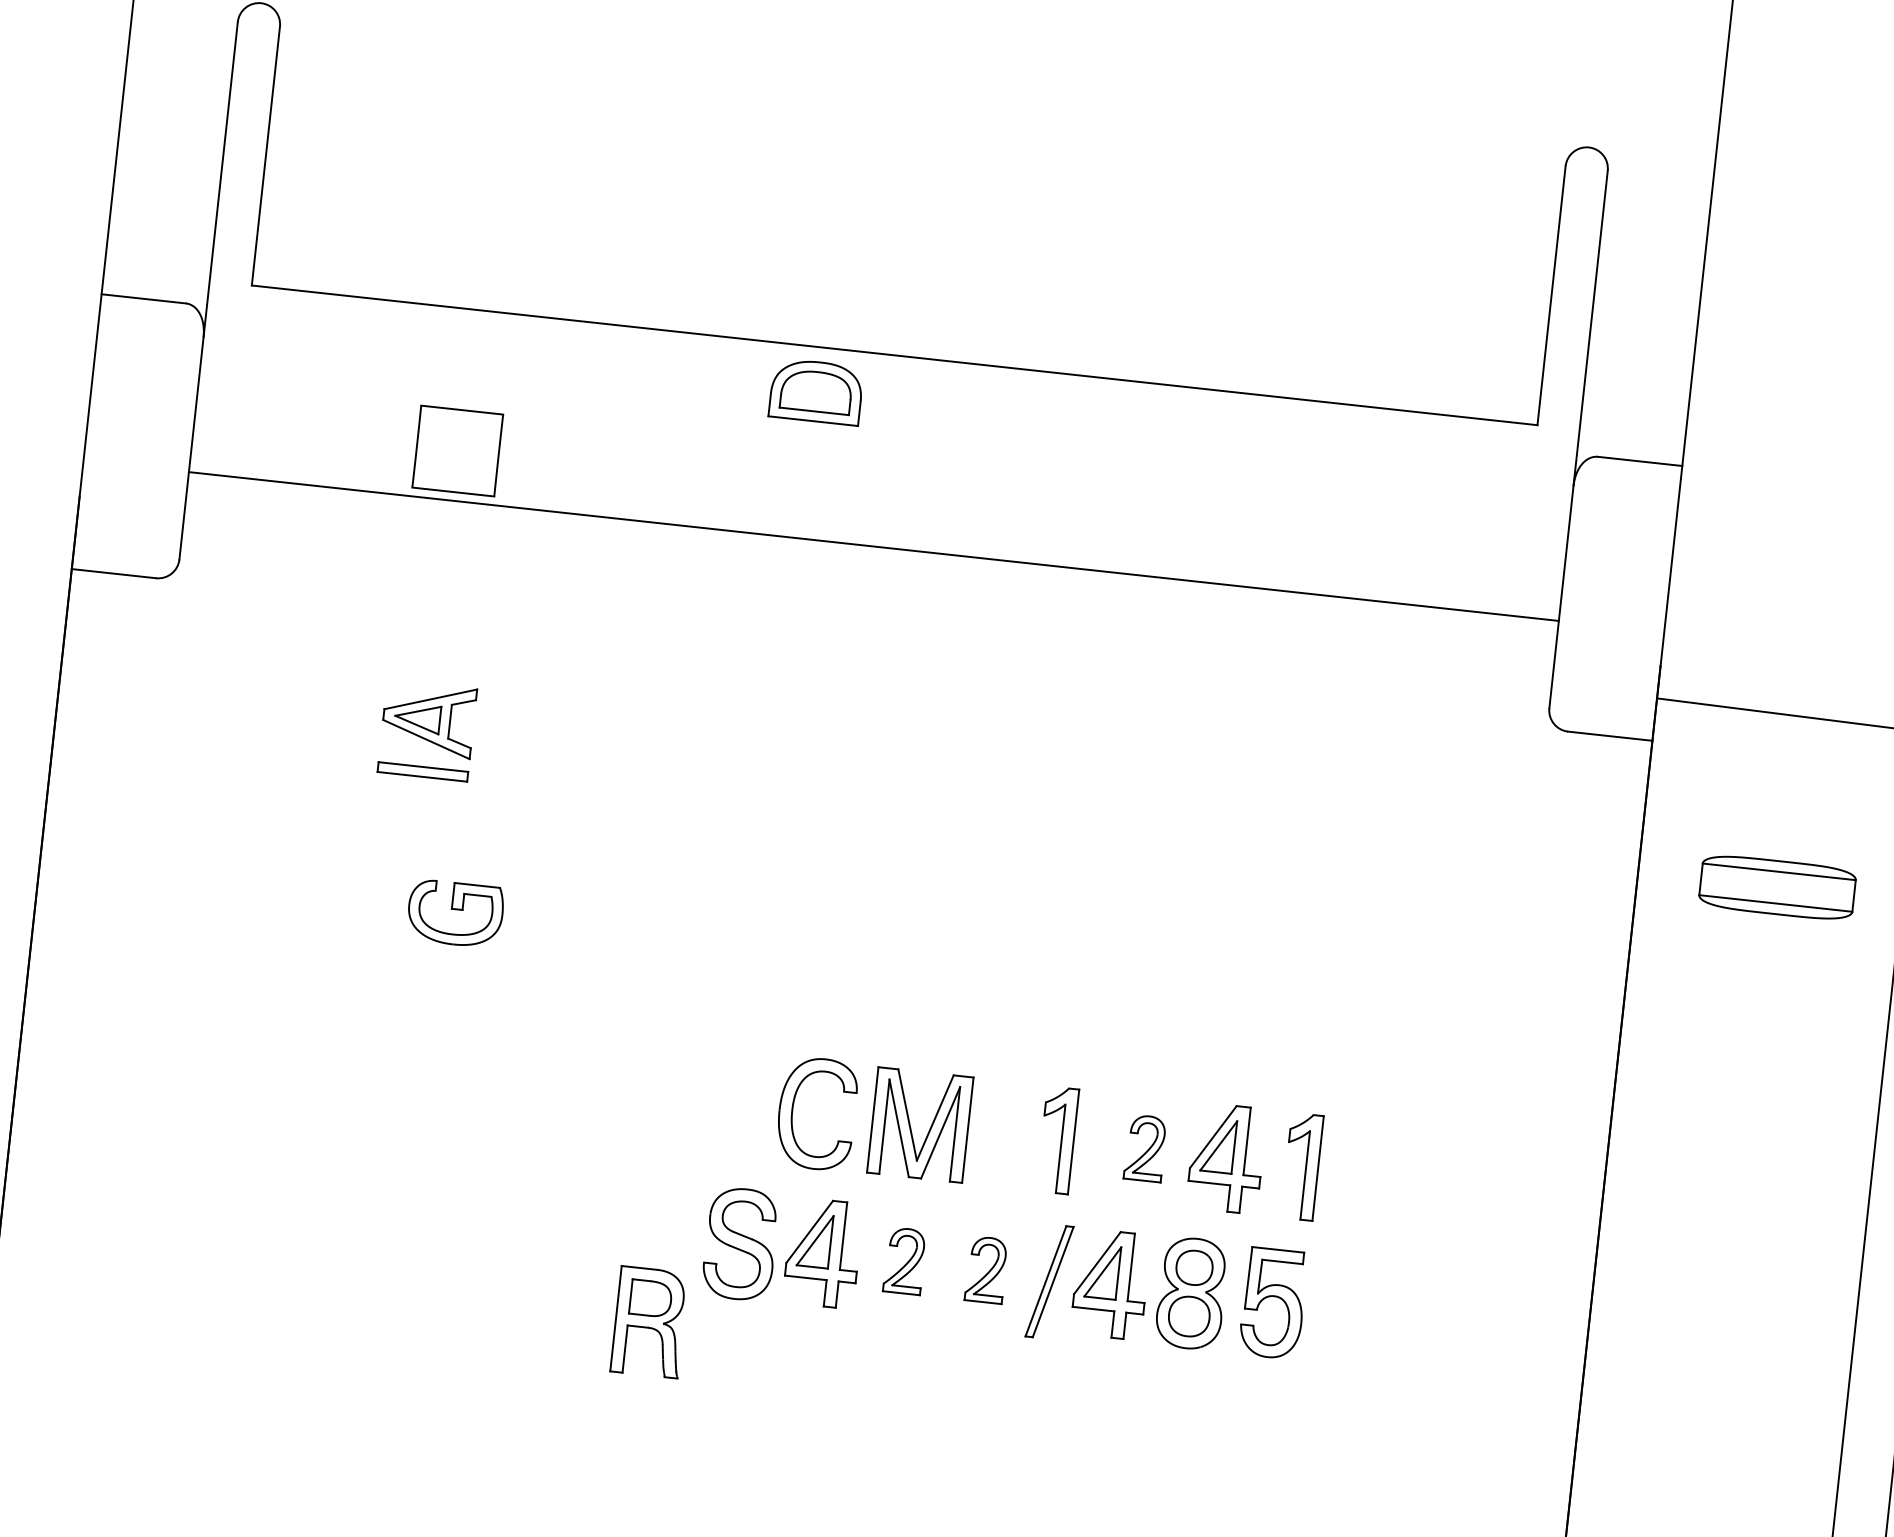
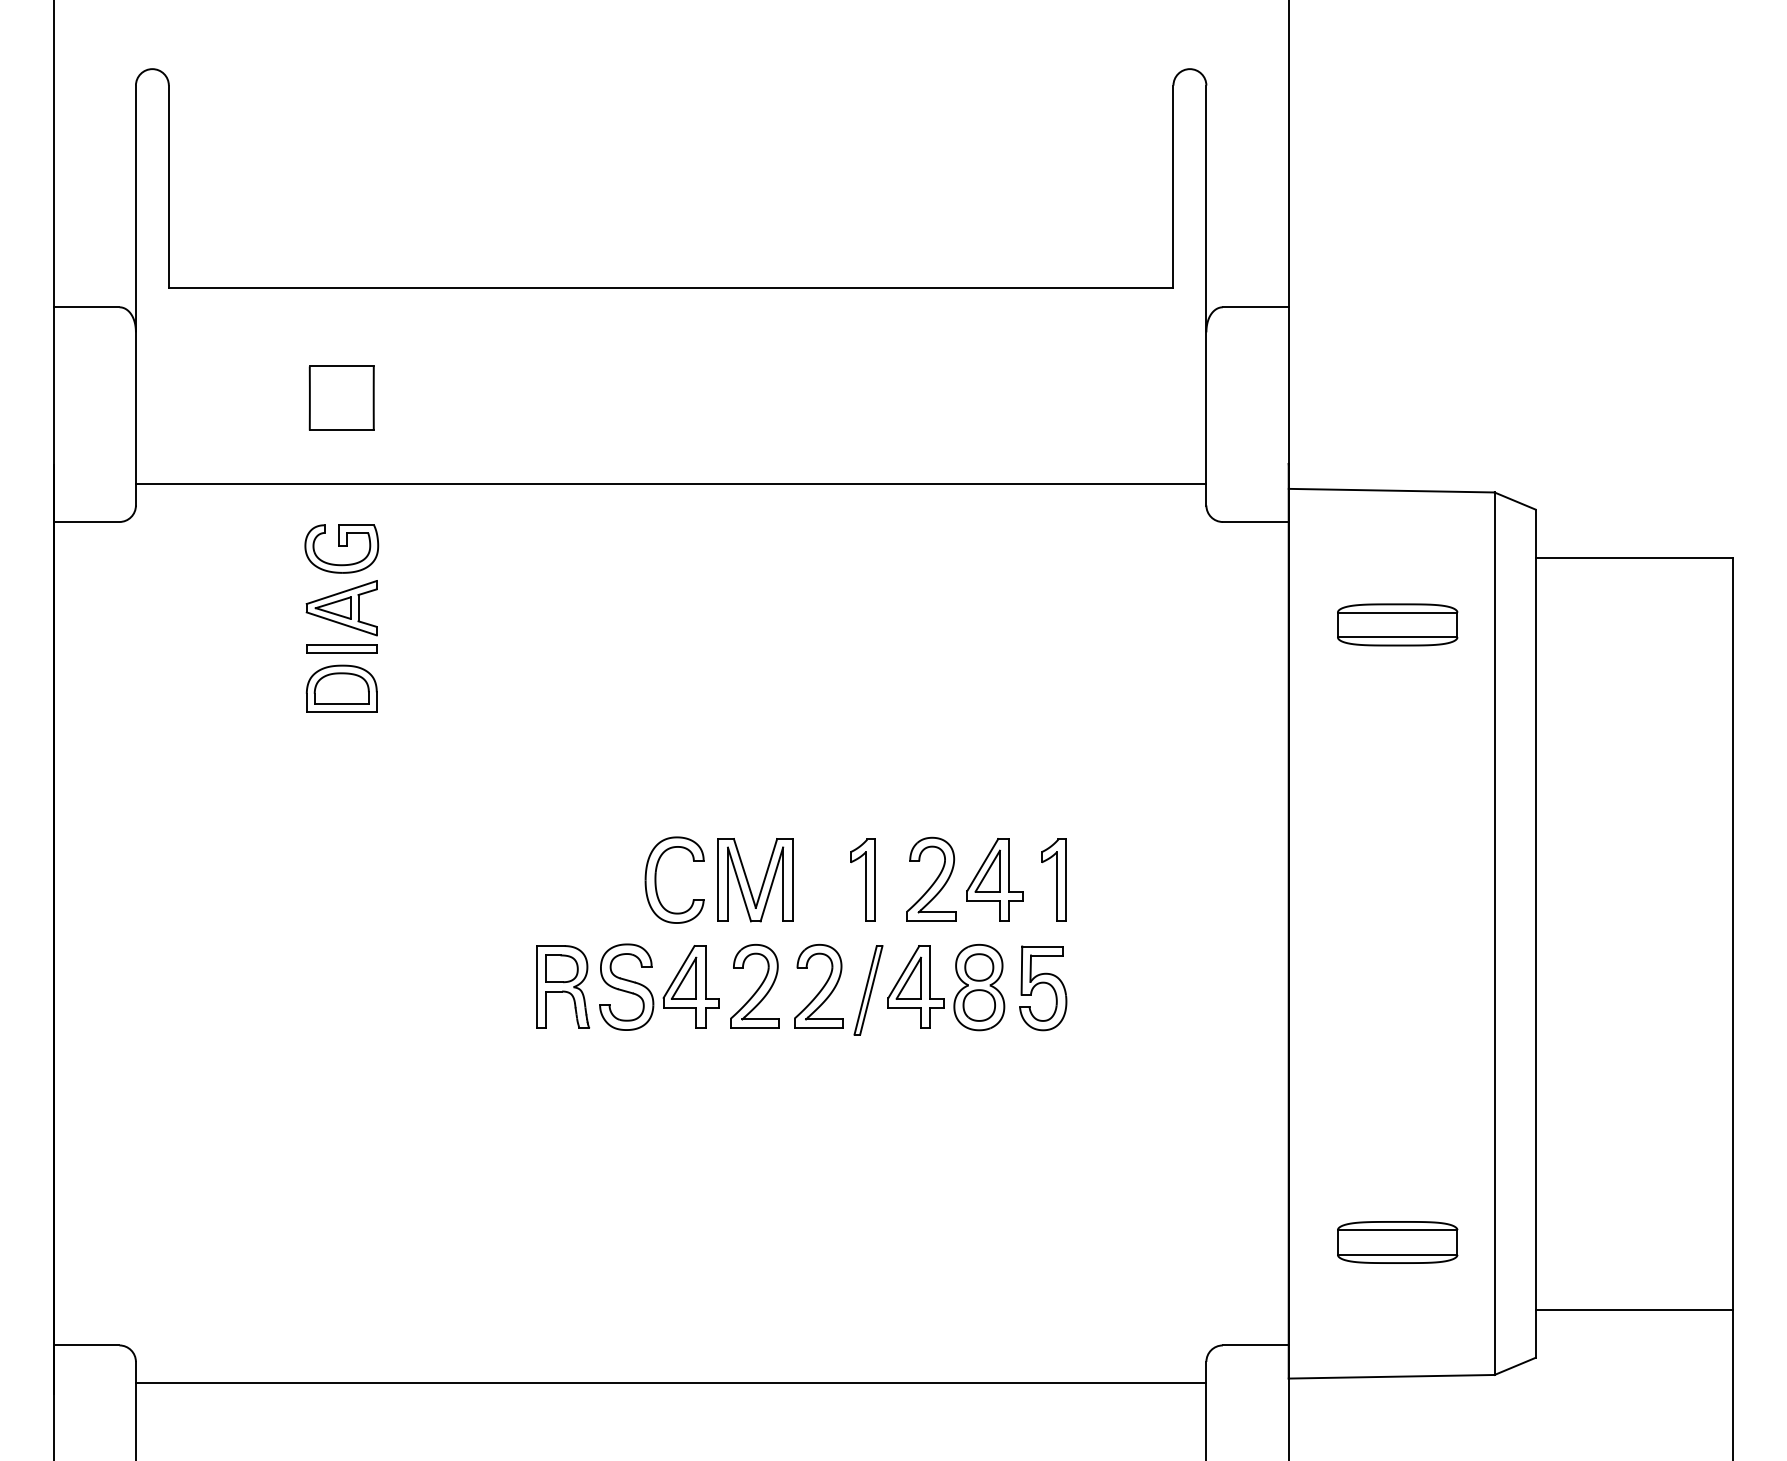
part: (816, 391) -> (341, 688), moved
line: (873, 546) -> (670, 484), moved
part: (455, 913) -> (341, 548), moved
part: (1145, 1147) -> (931, 878), size x1.67
part: (904, 1260) -> (754, 986), size x1.67
part: (986, 1269) -> (818, 986), size x1.67
part: (650, 1321) -> (563, 986), moved

